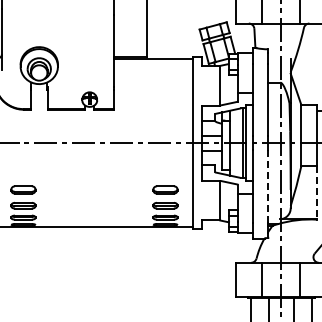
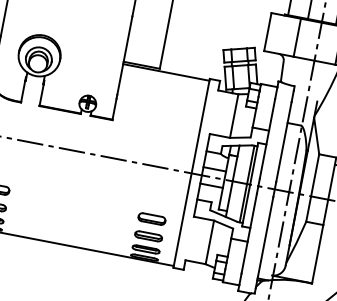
line: (268, 186) -> (265, 237), dashed -> solid
line: (316, 193) -> (317, 254), dashed -> solid

